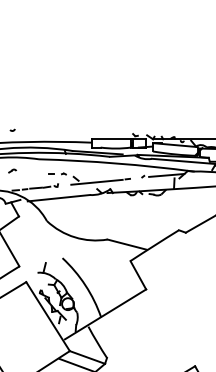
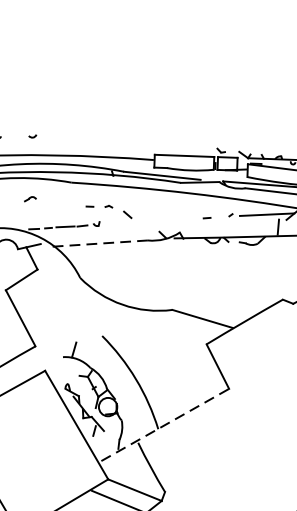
line: (96, 181) -> (158, 220), removed
line: (58, 198) -> (99, 244), solid -> dashed
line: (105, 314) -> (165, 425), solid -> dashed

